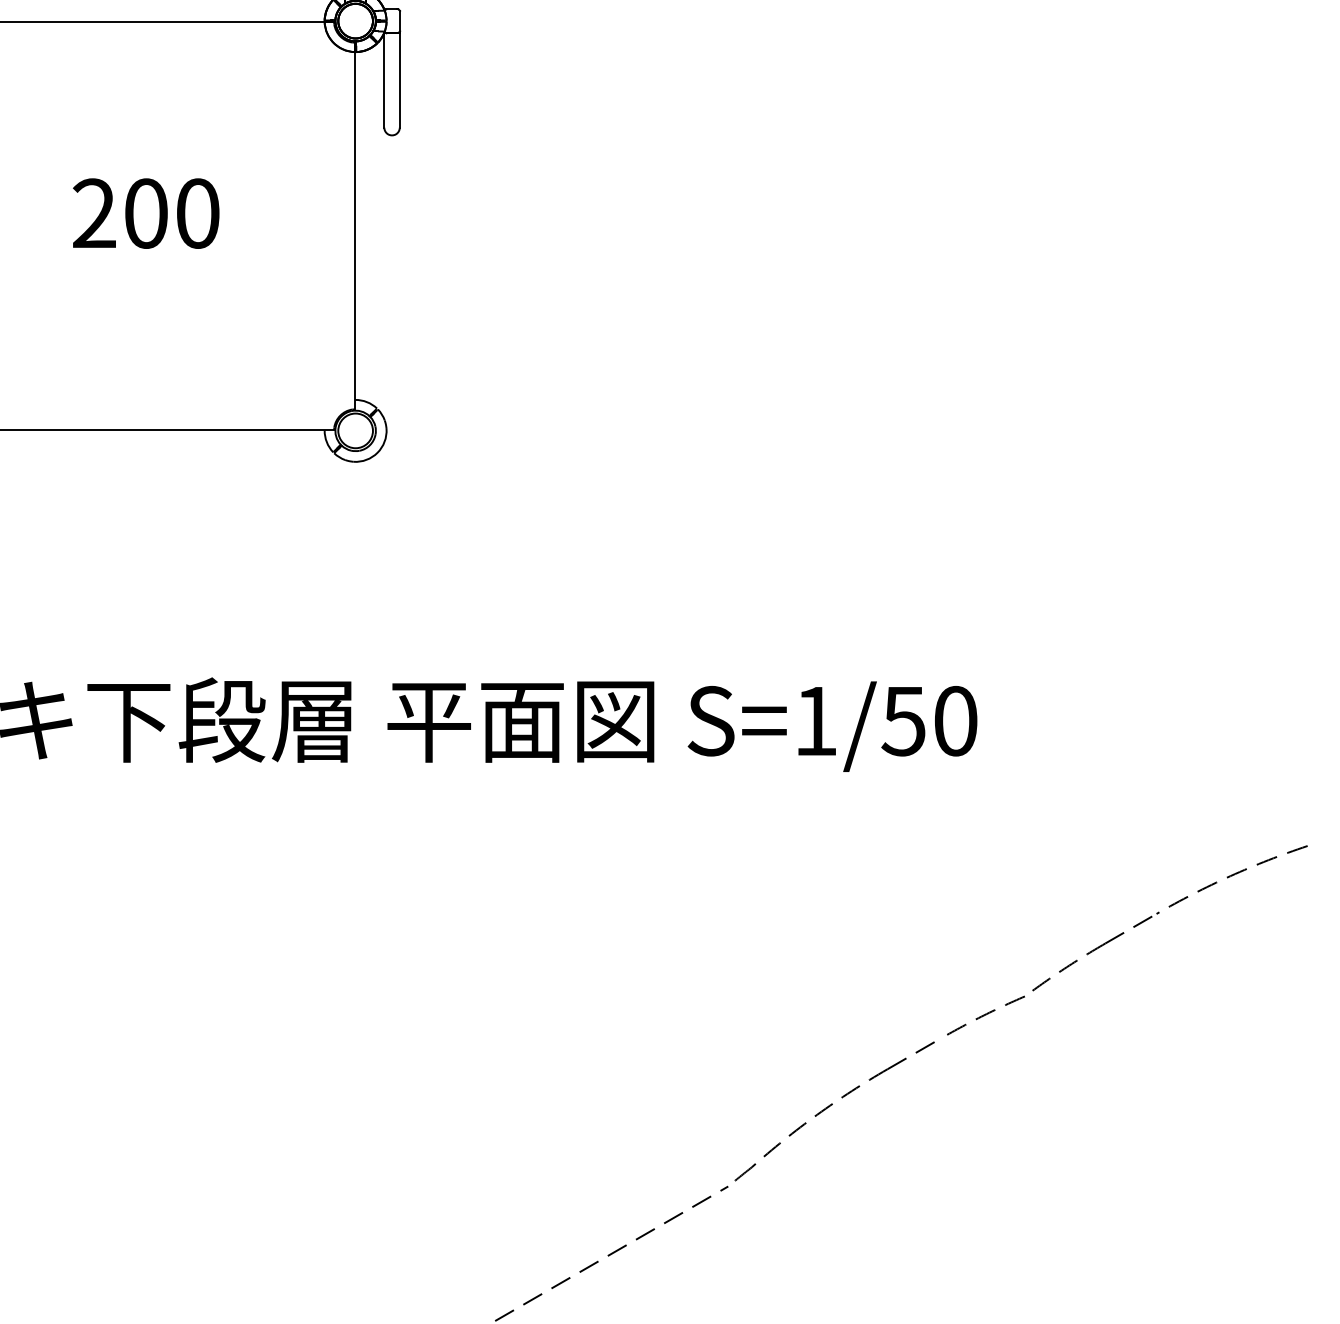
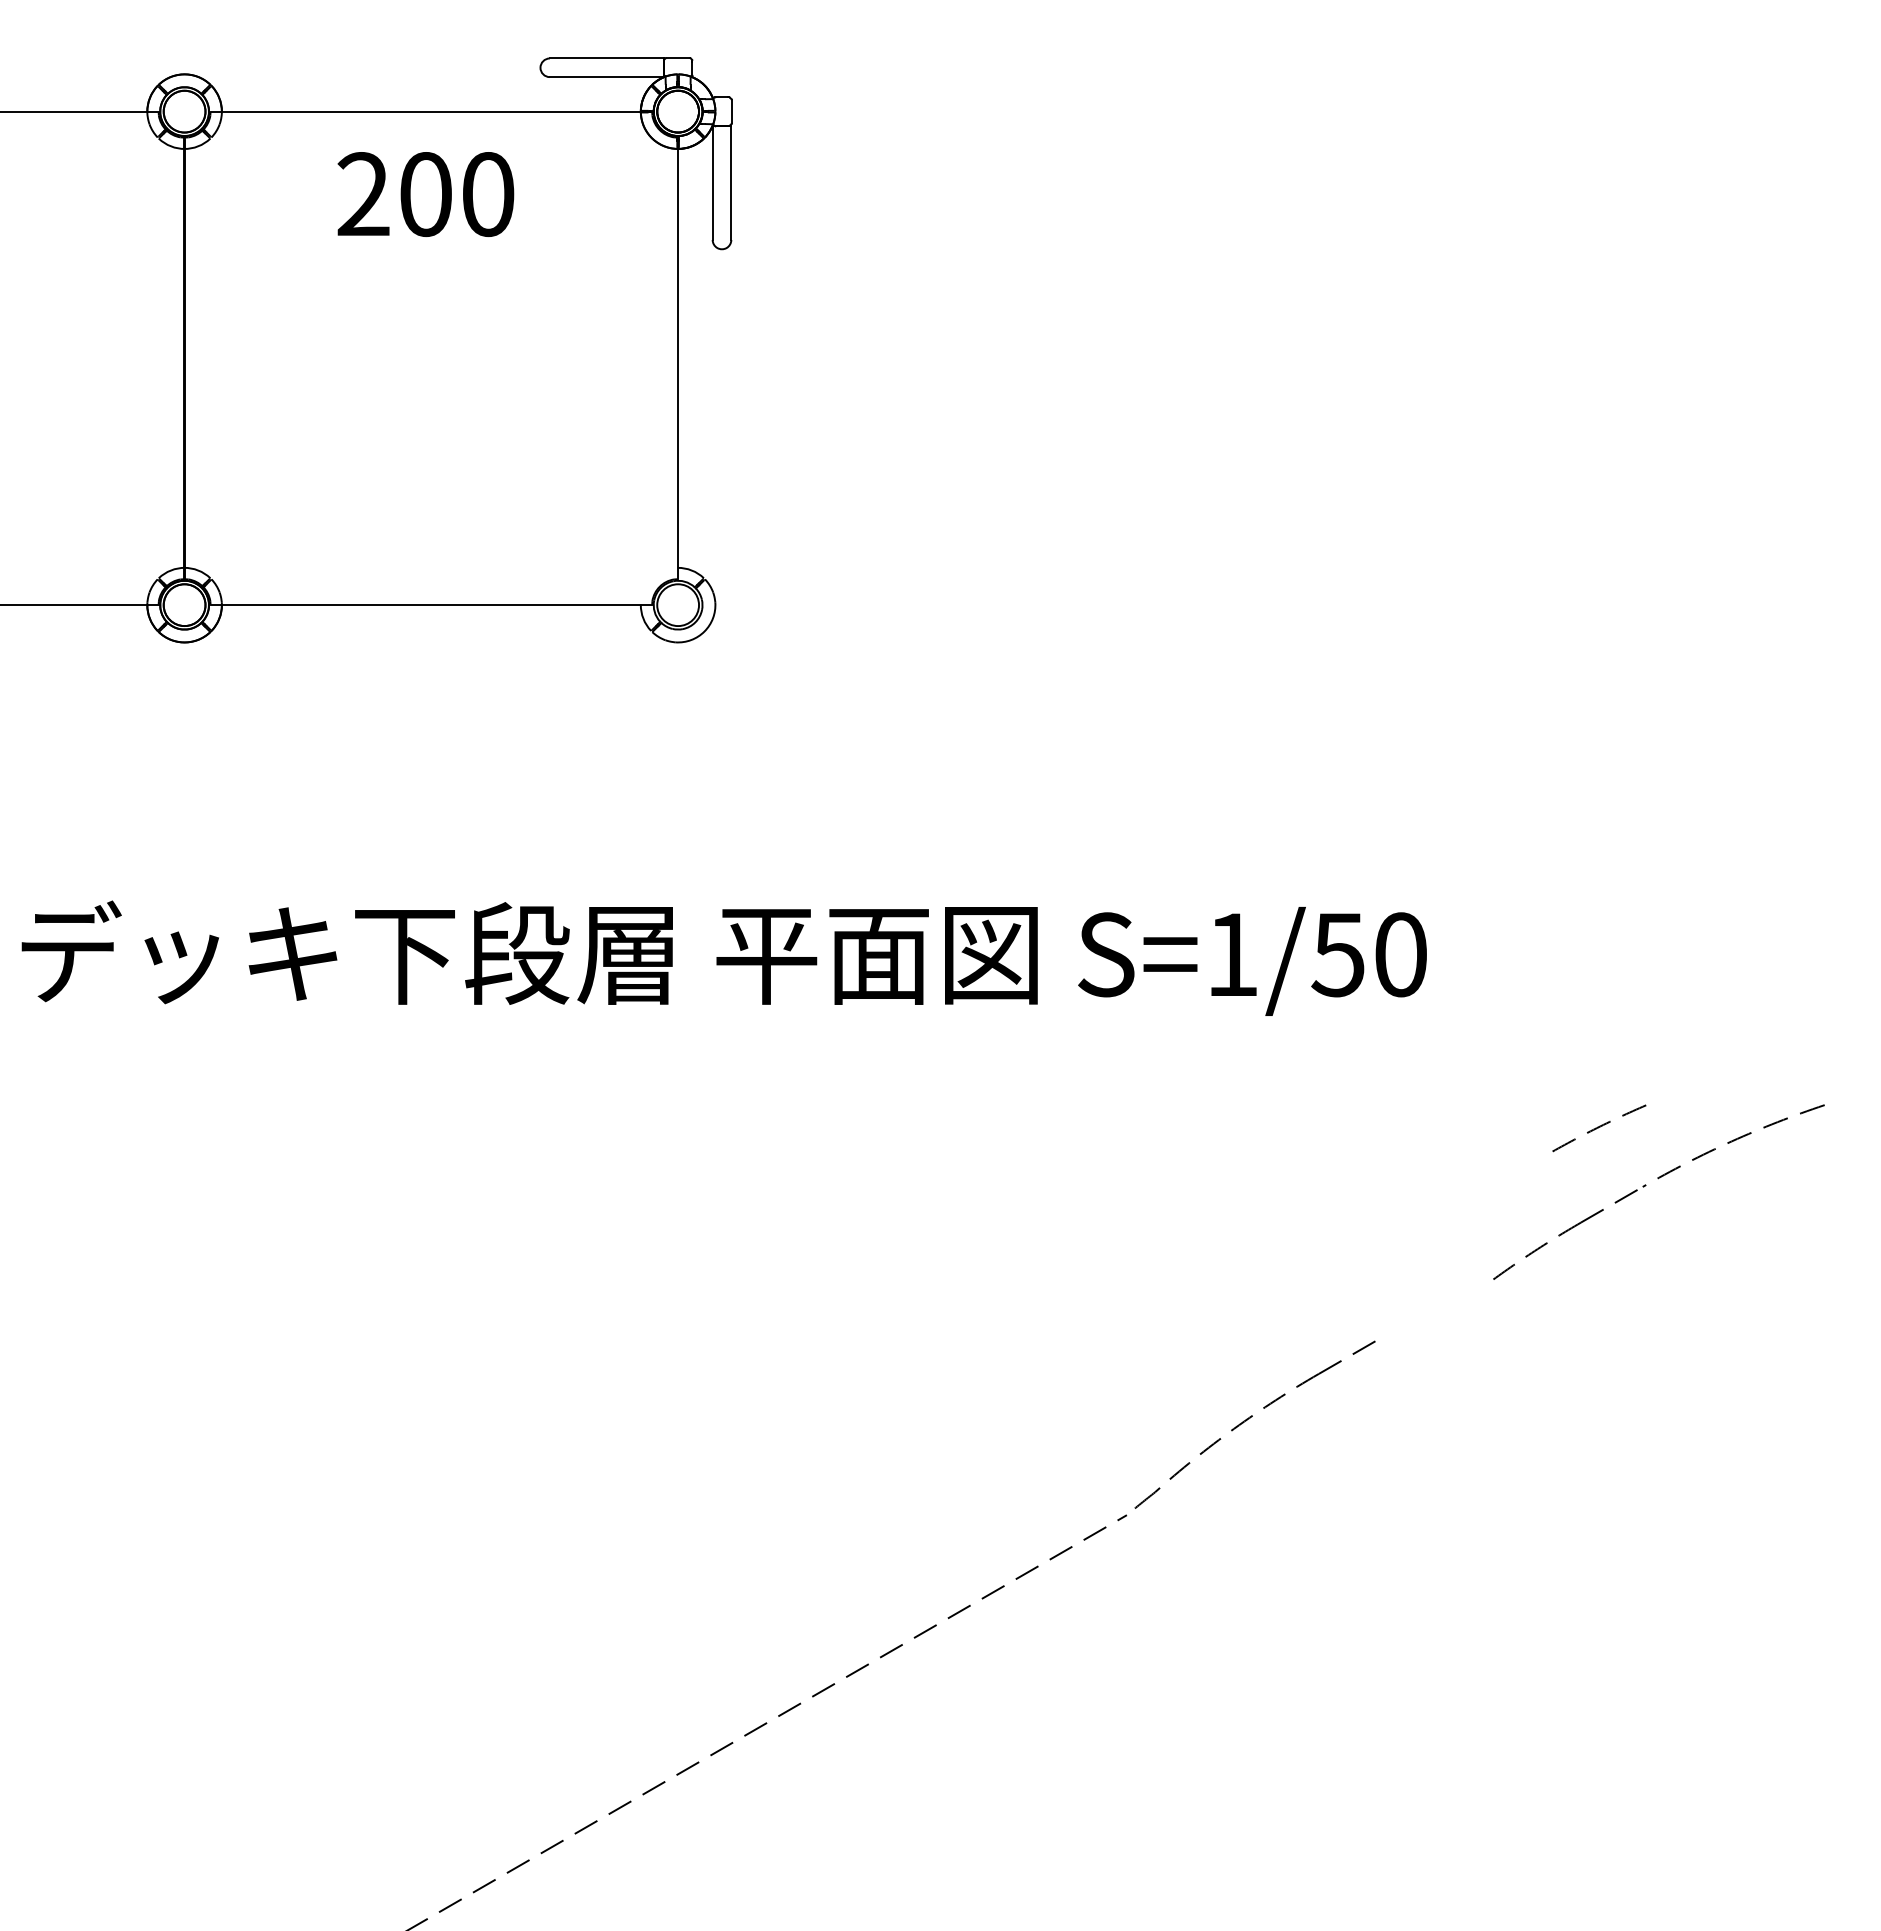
text: (145, 213) -> (425, 194), moved
arc: (986, 1014) -> (1599, 1127), moved

